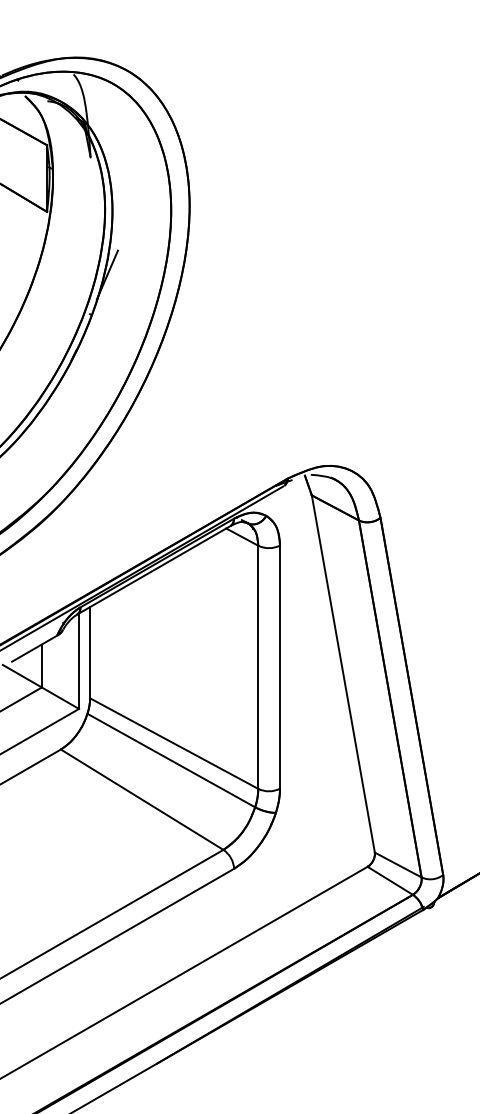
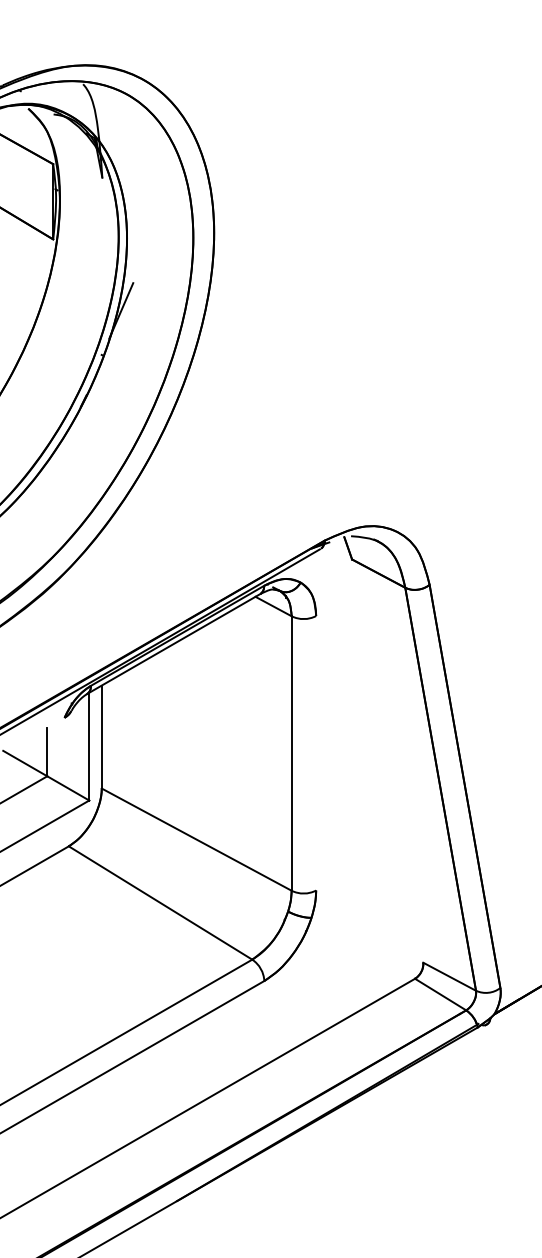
line: (34, 648) -> (39, 732), removed
line: (280, 666) -> (316, 752), removed
line: (342, 673) -> (386, 760), removed
line: (171, 760) -> (193, 858), removed

